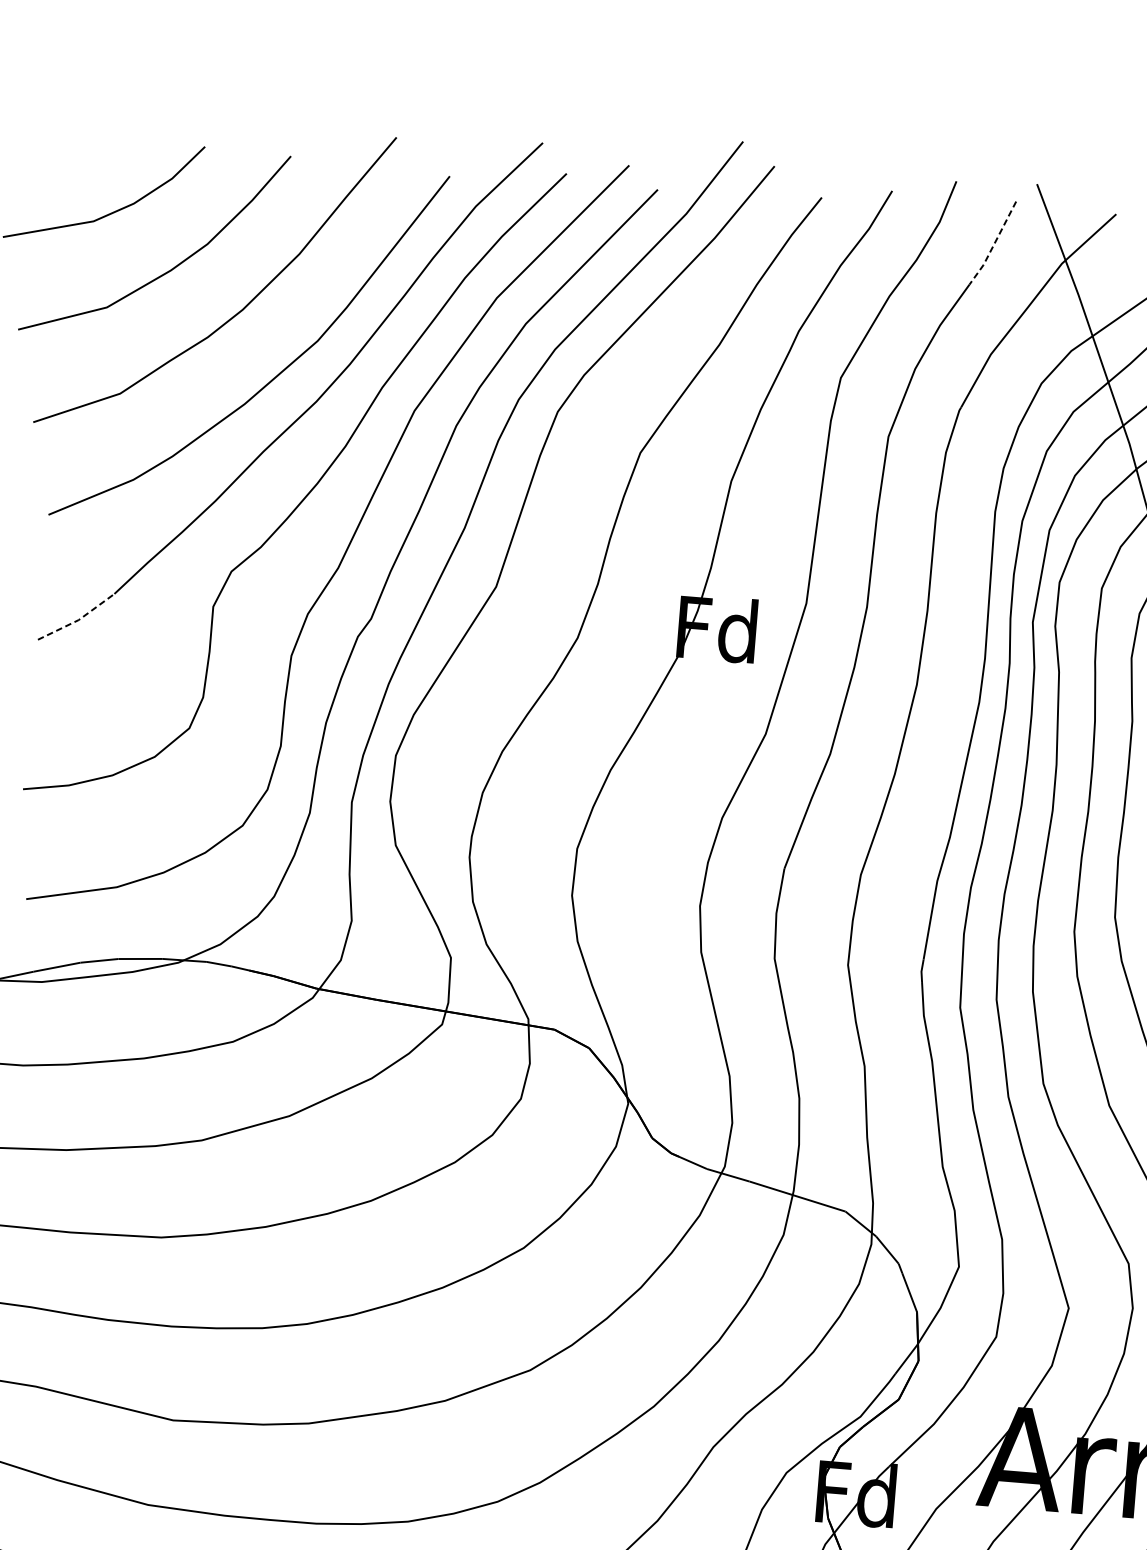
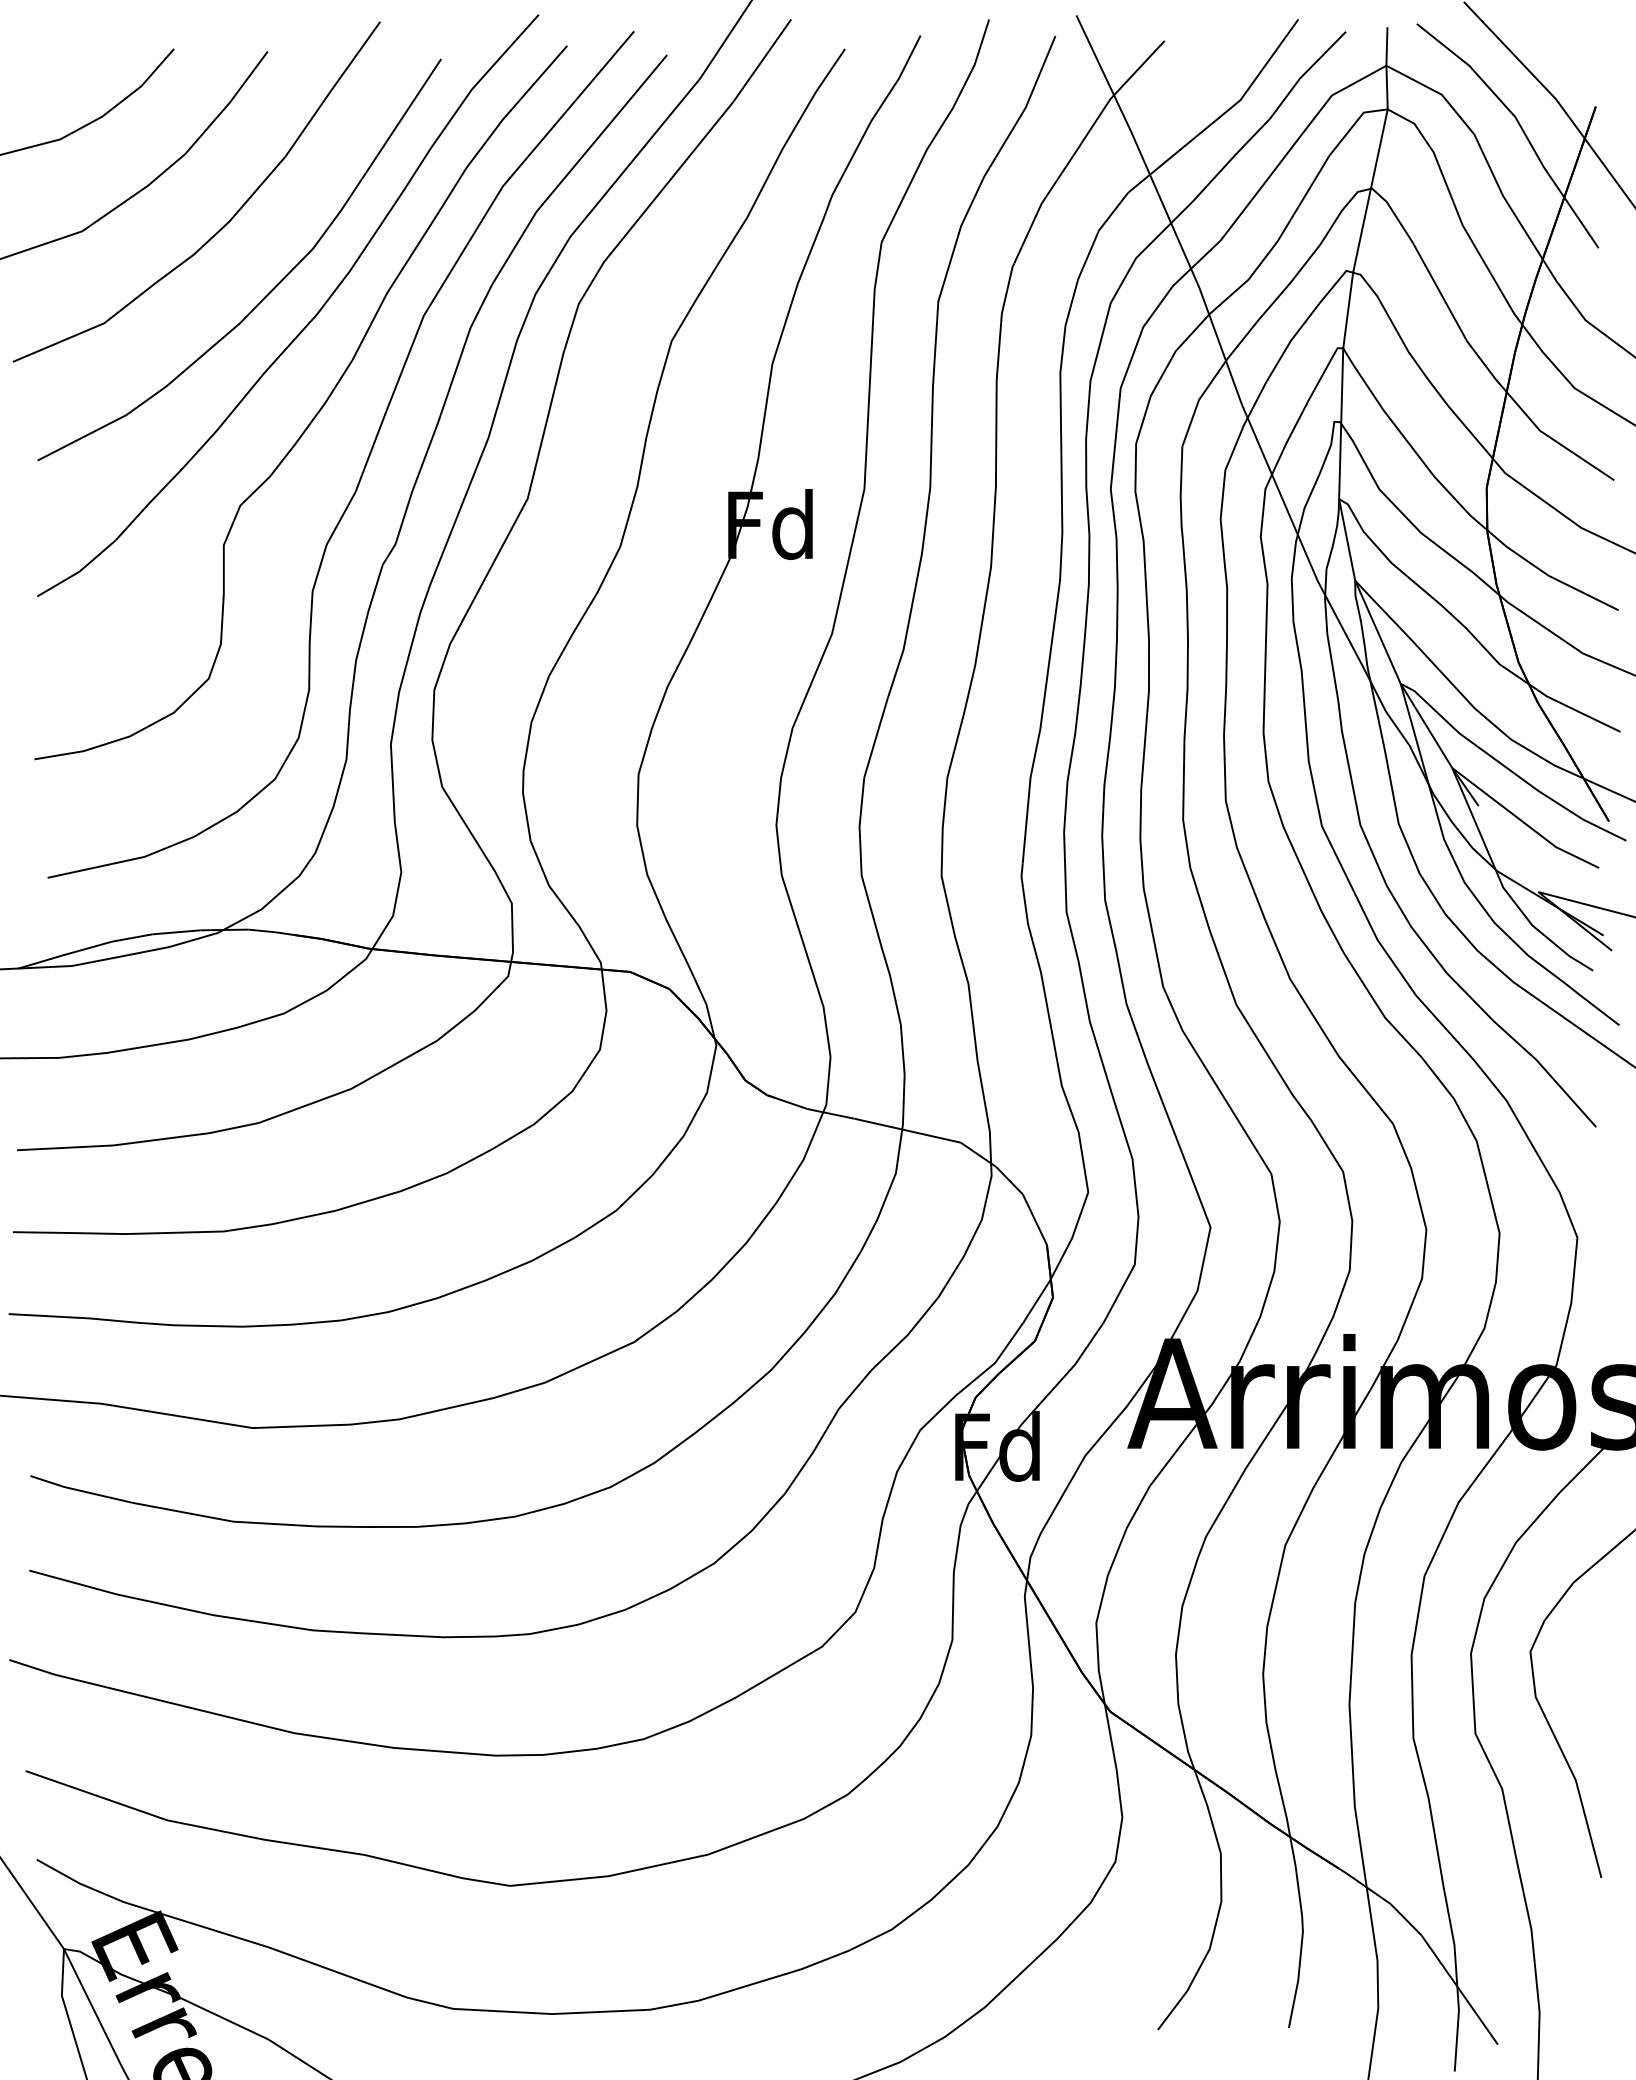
line: (994, 244) -> (1035, 84), dashed -> solid
line: (78, 619) -> (79, 571), dashed -> solid

